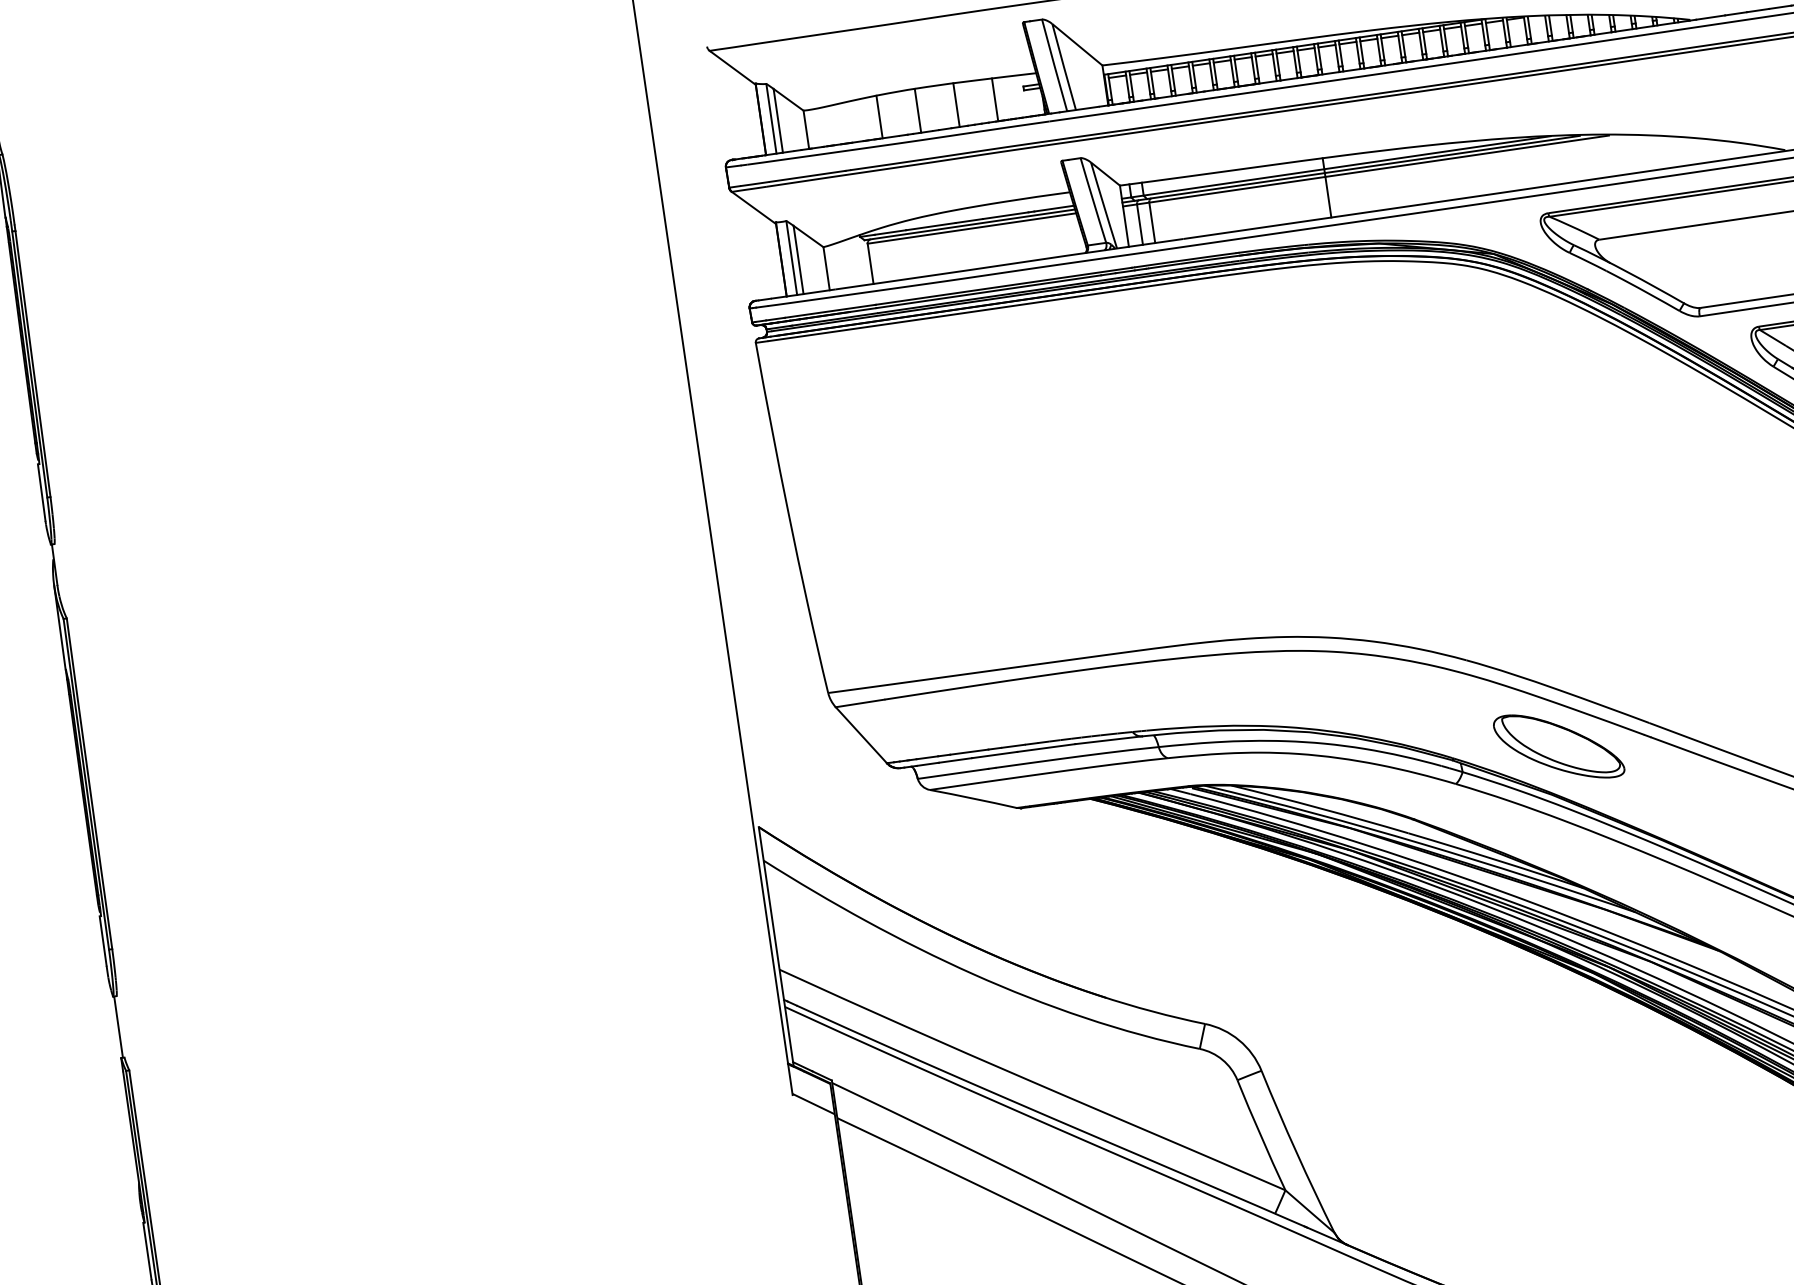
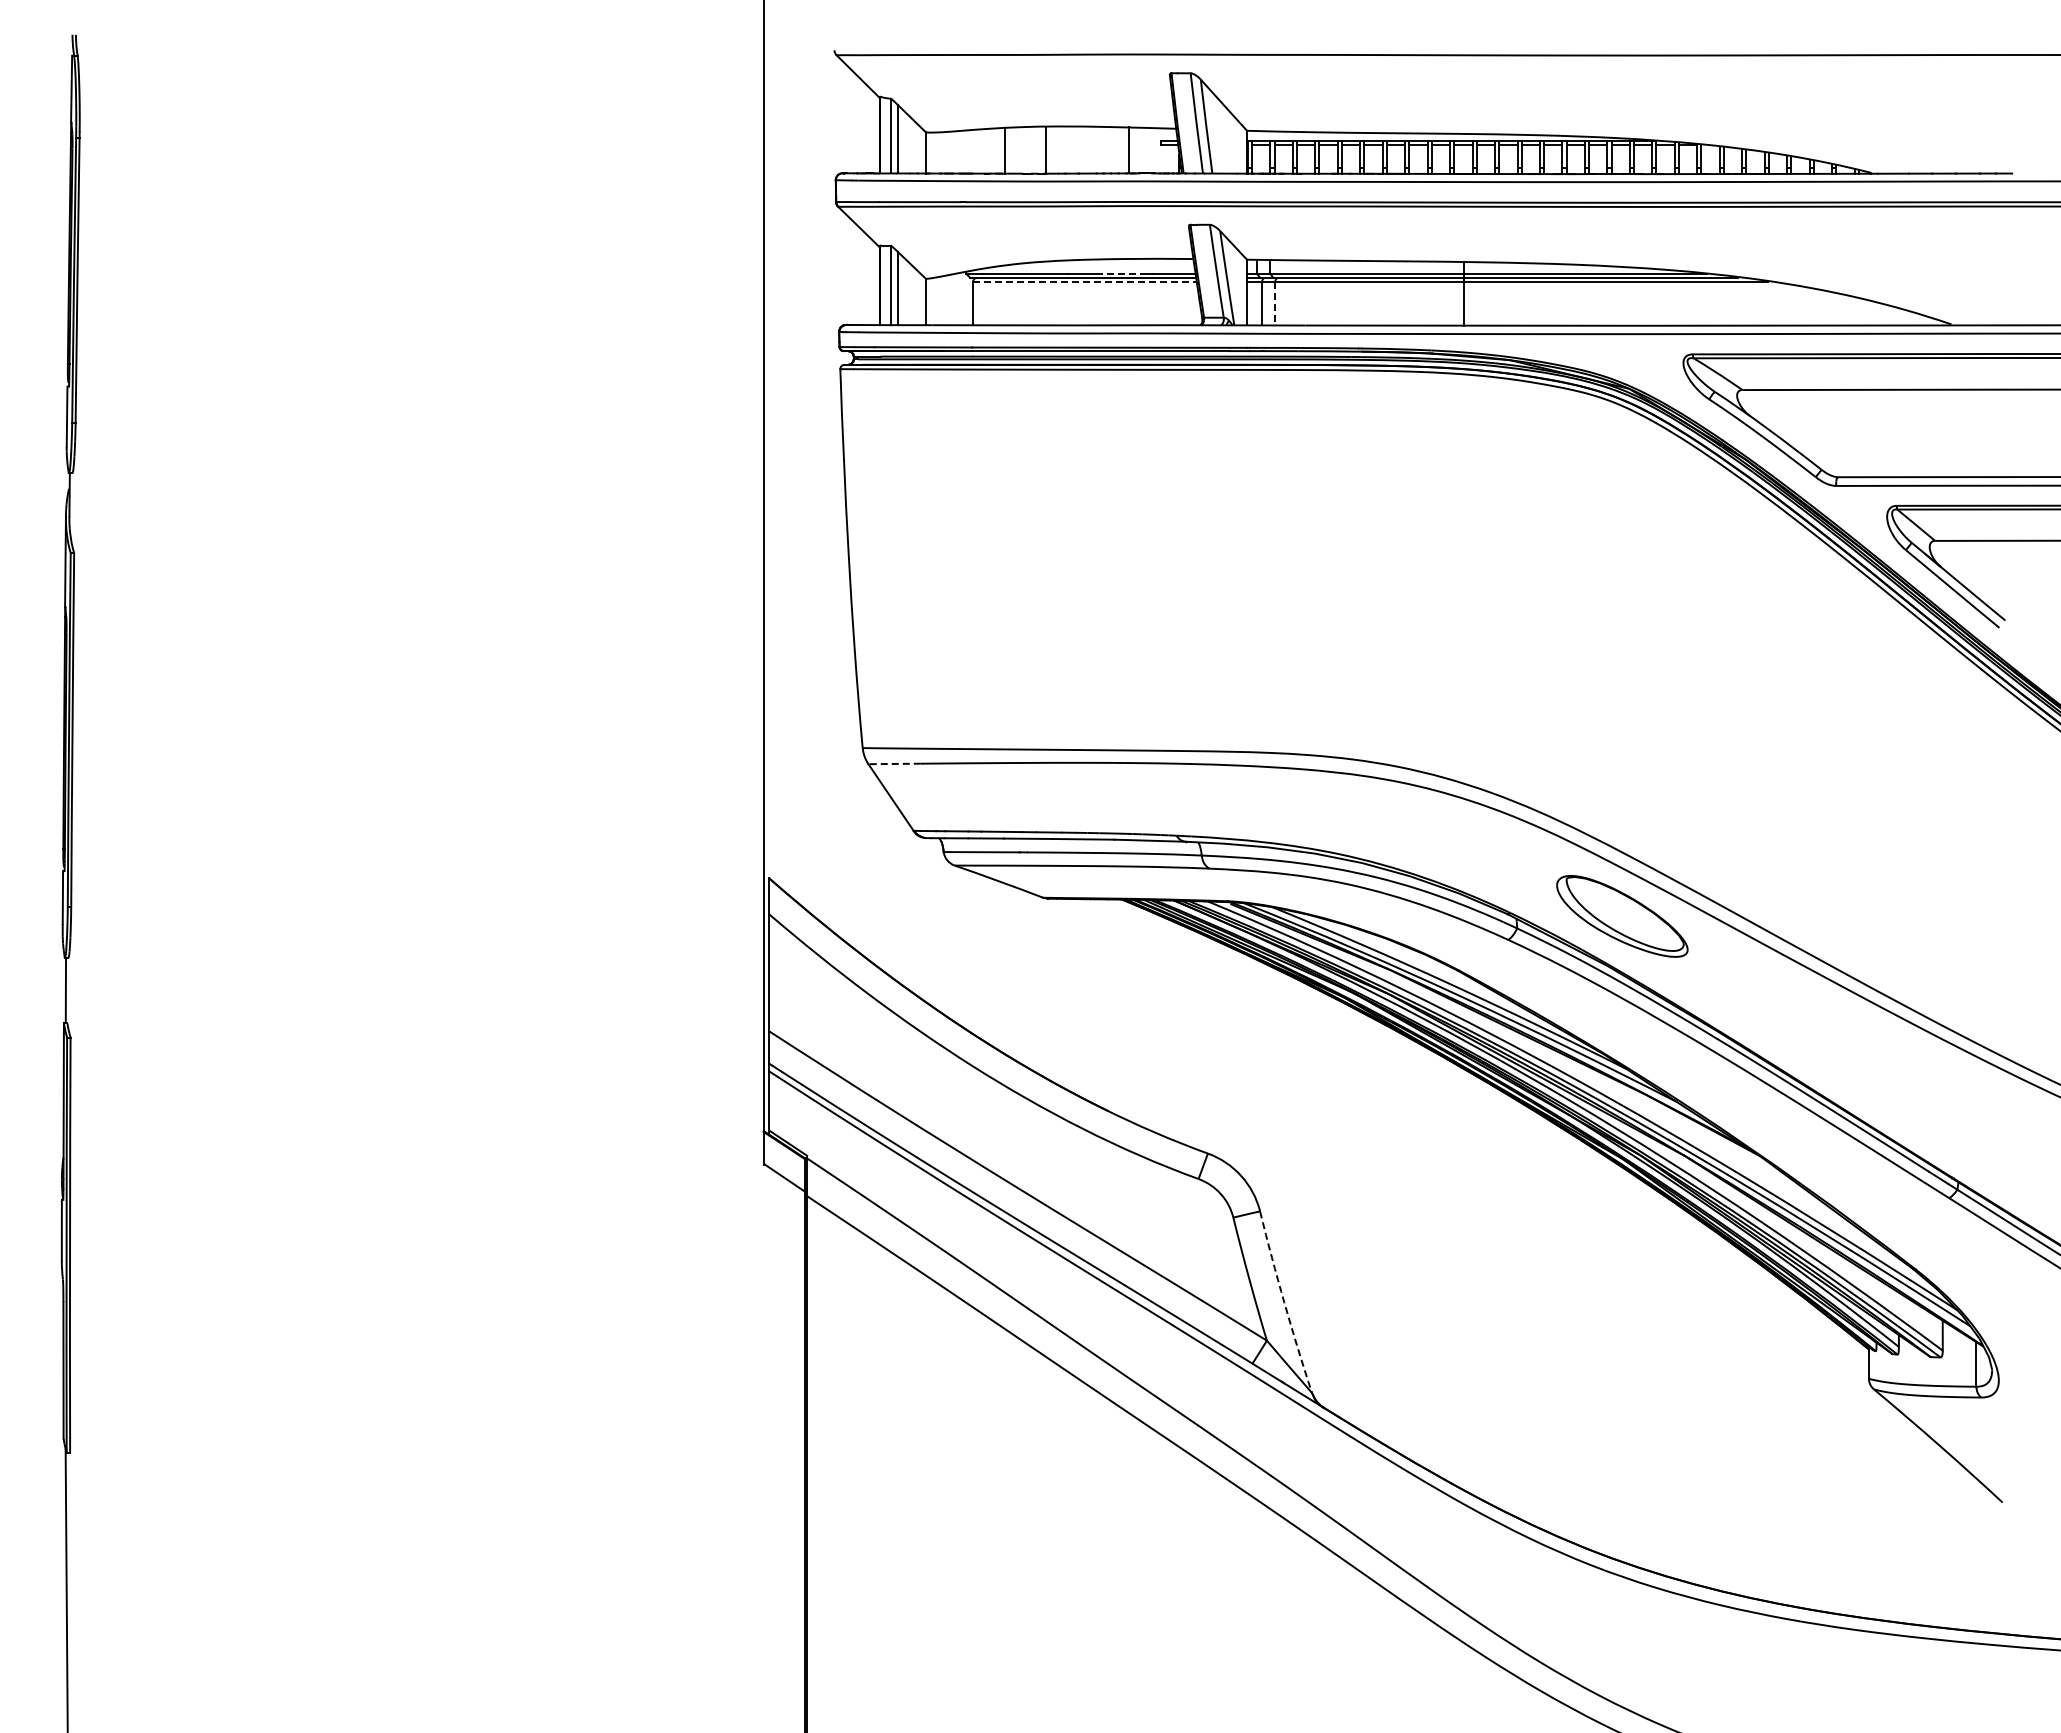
line: (956, 104) -> (1087, 149), removed
line: (1004, 215) -> (1121, 273), solid -> dashed
line: (1152, 222) -> (1275, 303), solid -> dashed
line: (971, 228) -> (1084, 282), solid -> dashed
line: (859, 703) -> (894, 763), solid -> dashed
arc: (1296, 1152) -> (1284, 1302), solid -> dashed

